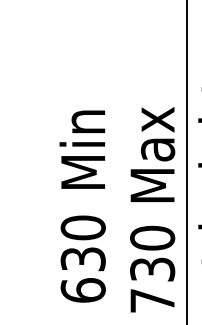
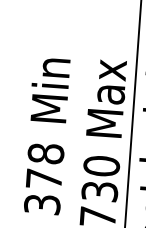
text: (82, 258) -> (43, 178), 630 -> 378

